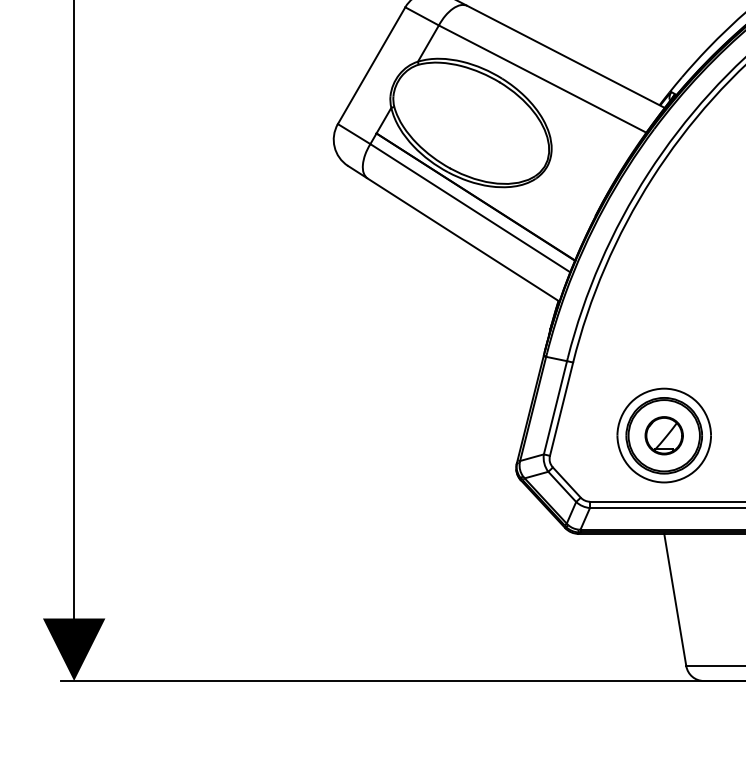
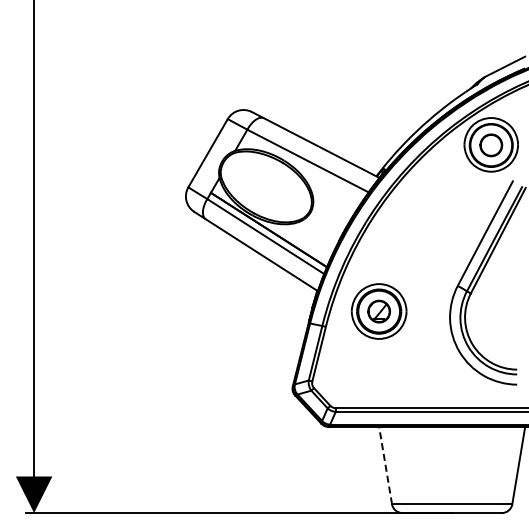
part: (663, 435) -> (378, 311), moved
line: (675, 599) -> (385, 465), solid -> dashed

